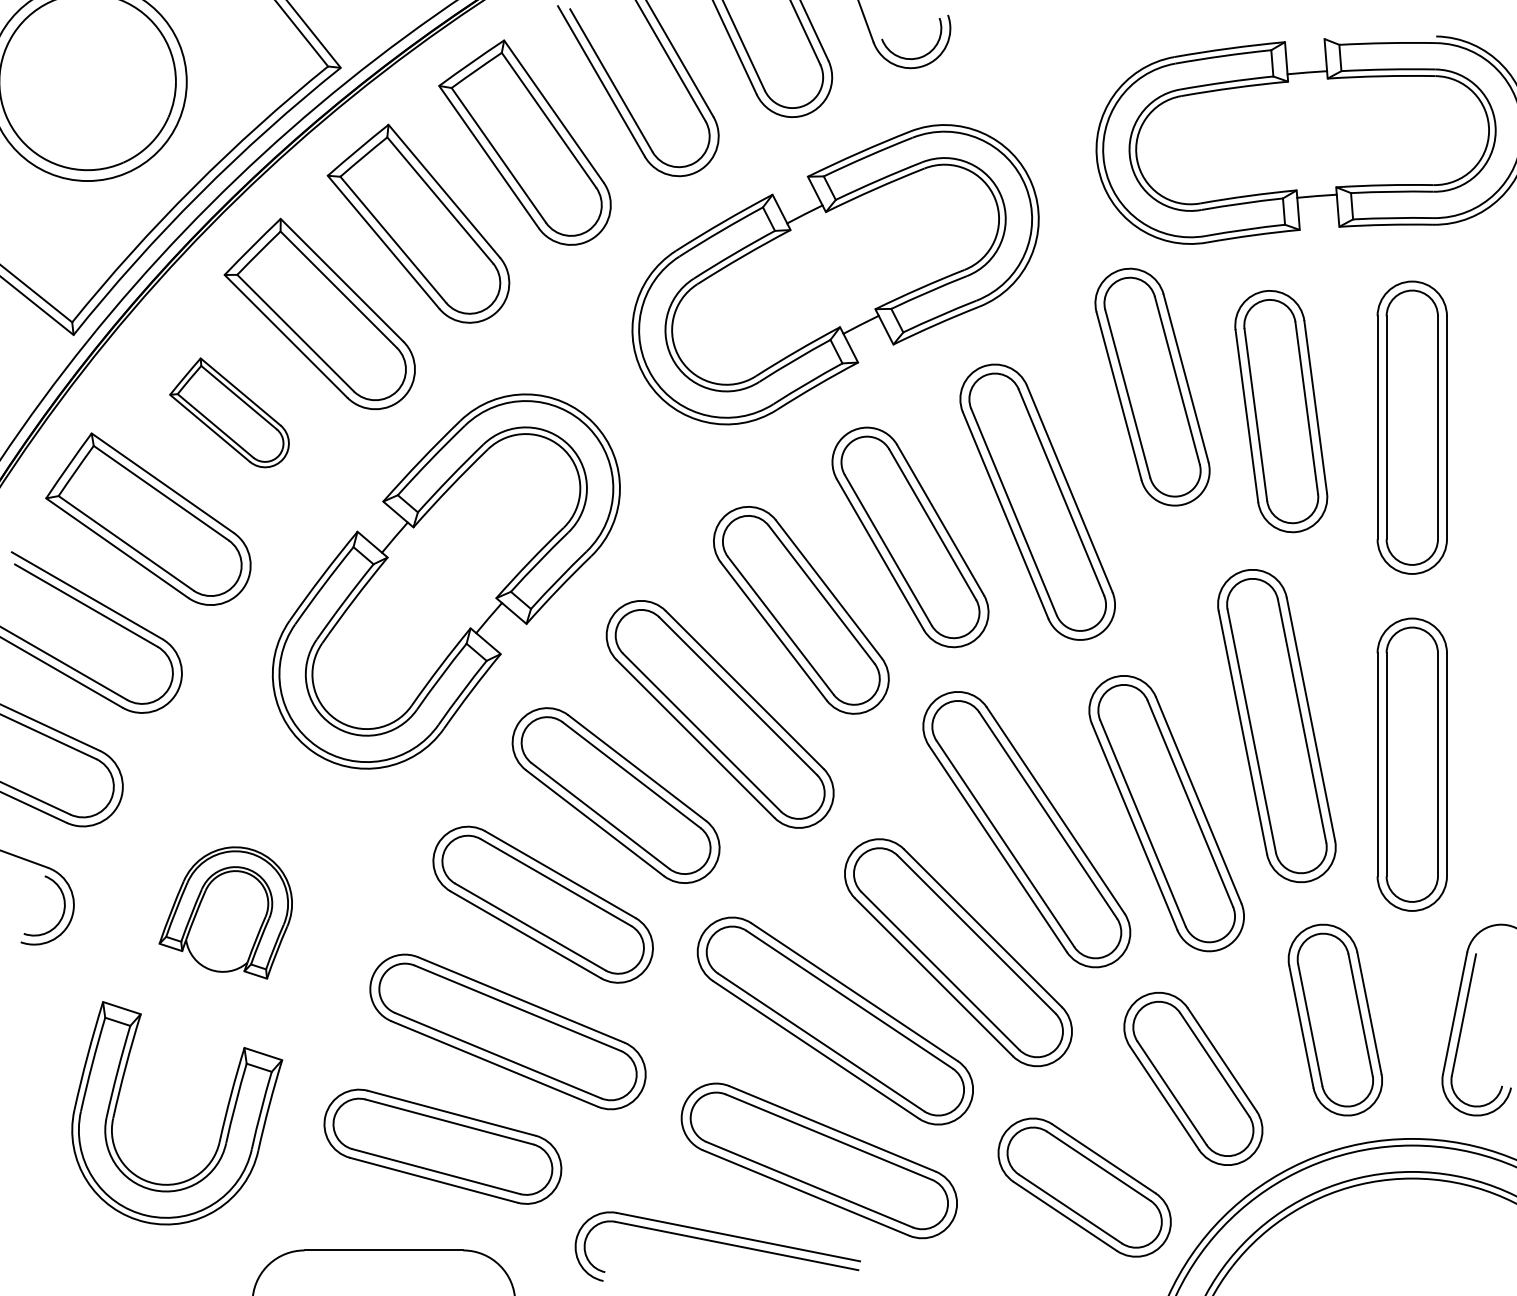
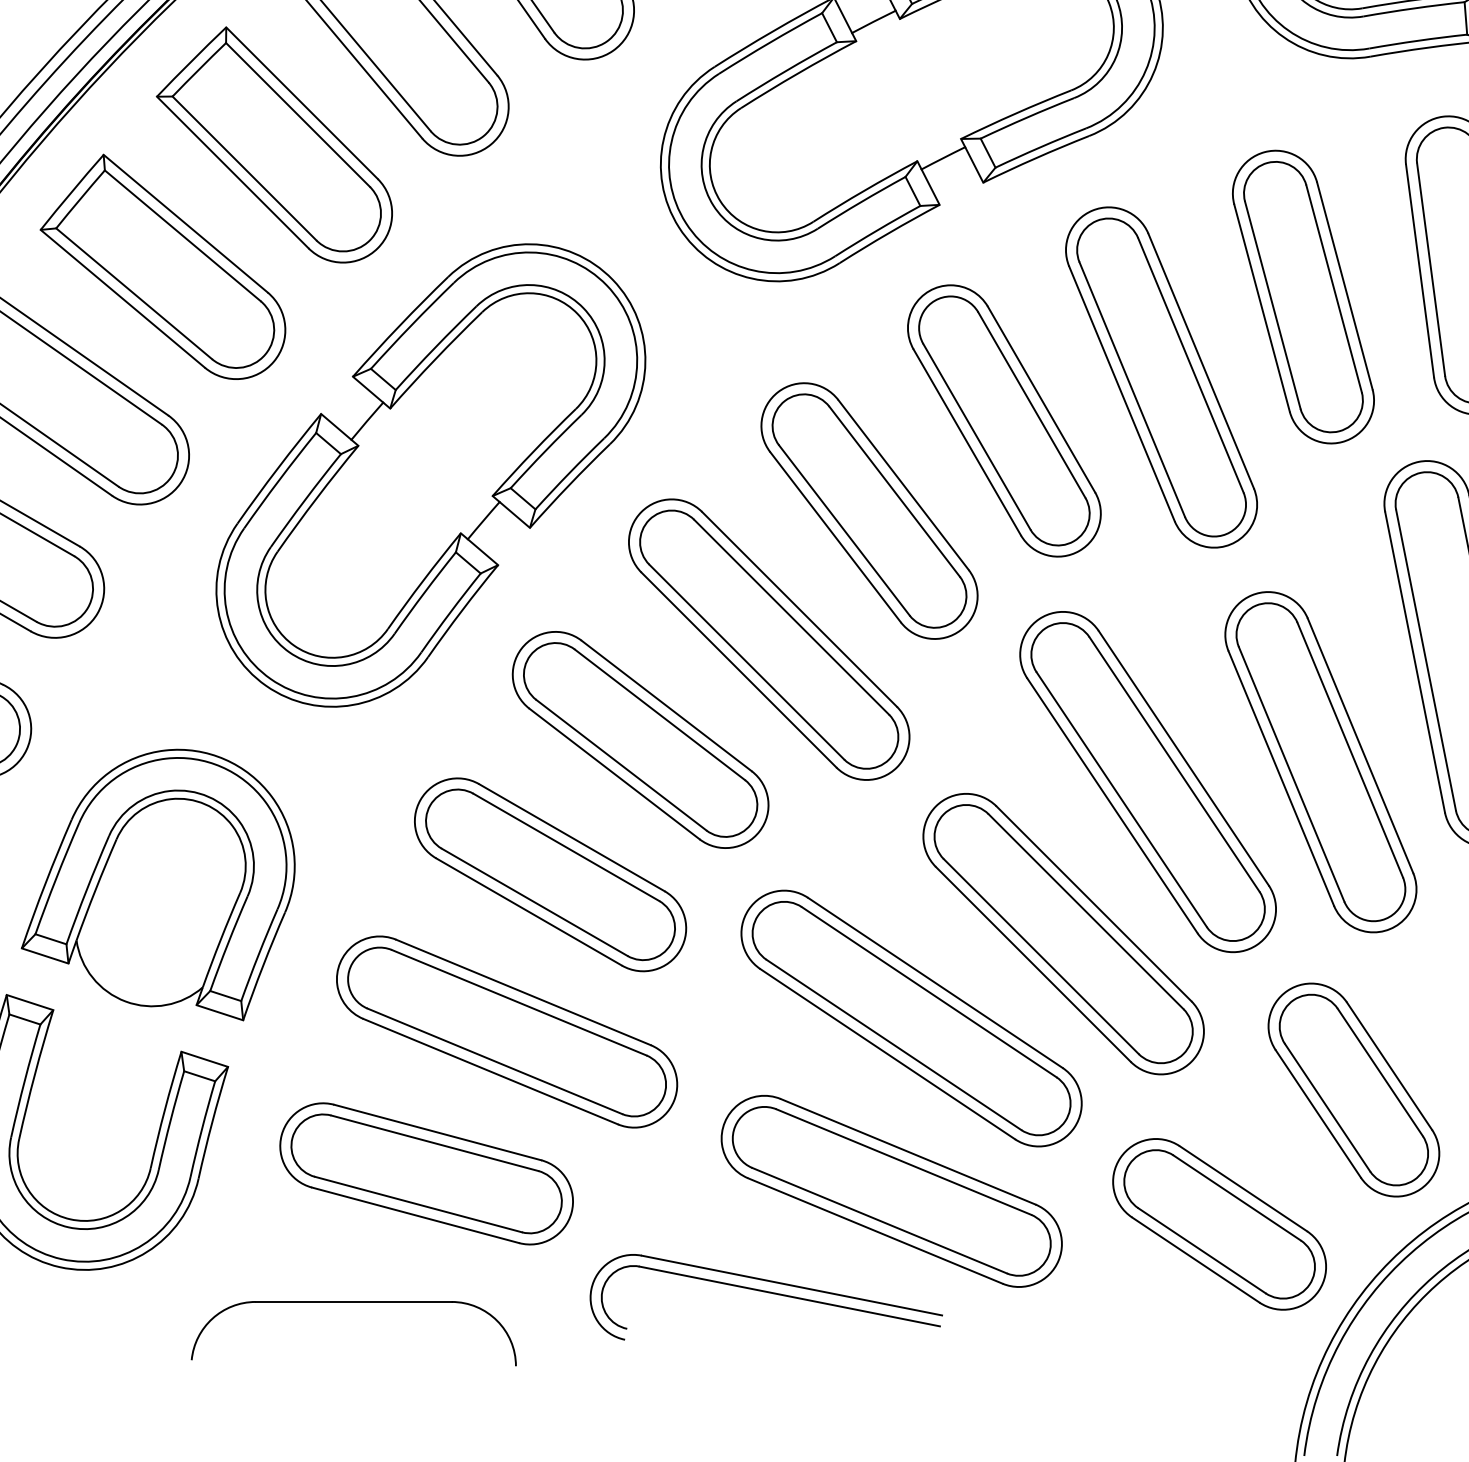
part: (1152, 386) -> (1303, 296), moved
part: (229, 412) -> (162, 266), size x1.67
part: (225, 912) -> (157, 884), size x1.67

